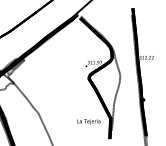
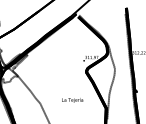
text: (88, 121) -> (72, 100), moved

